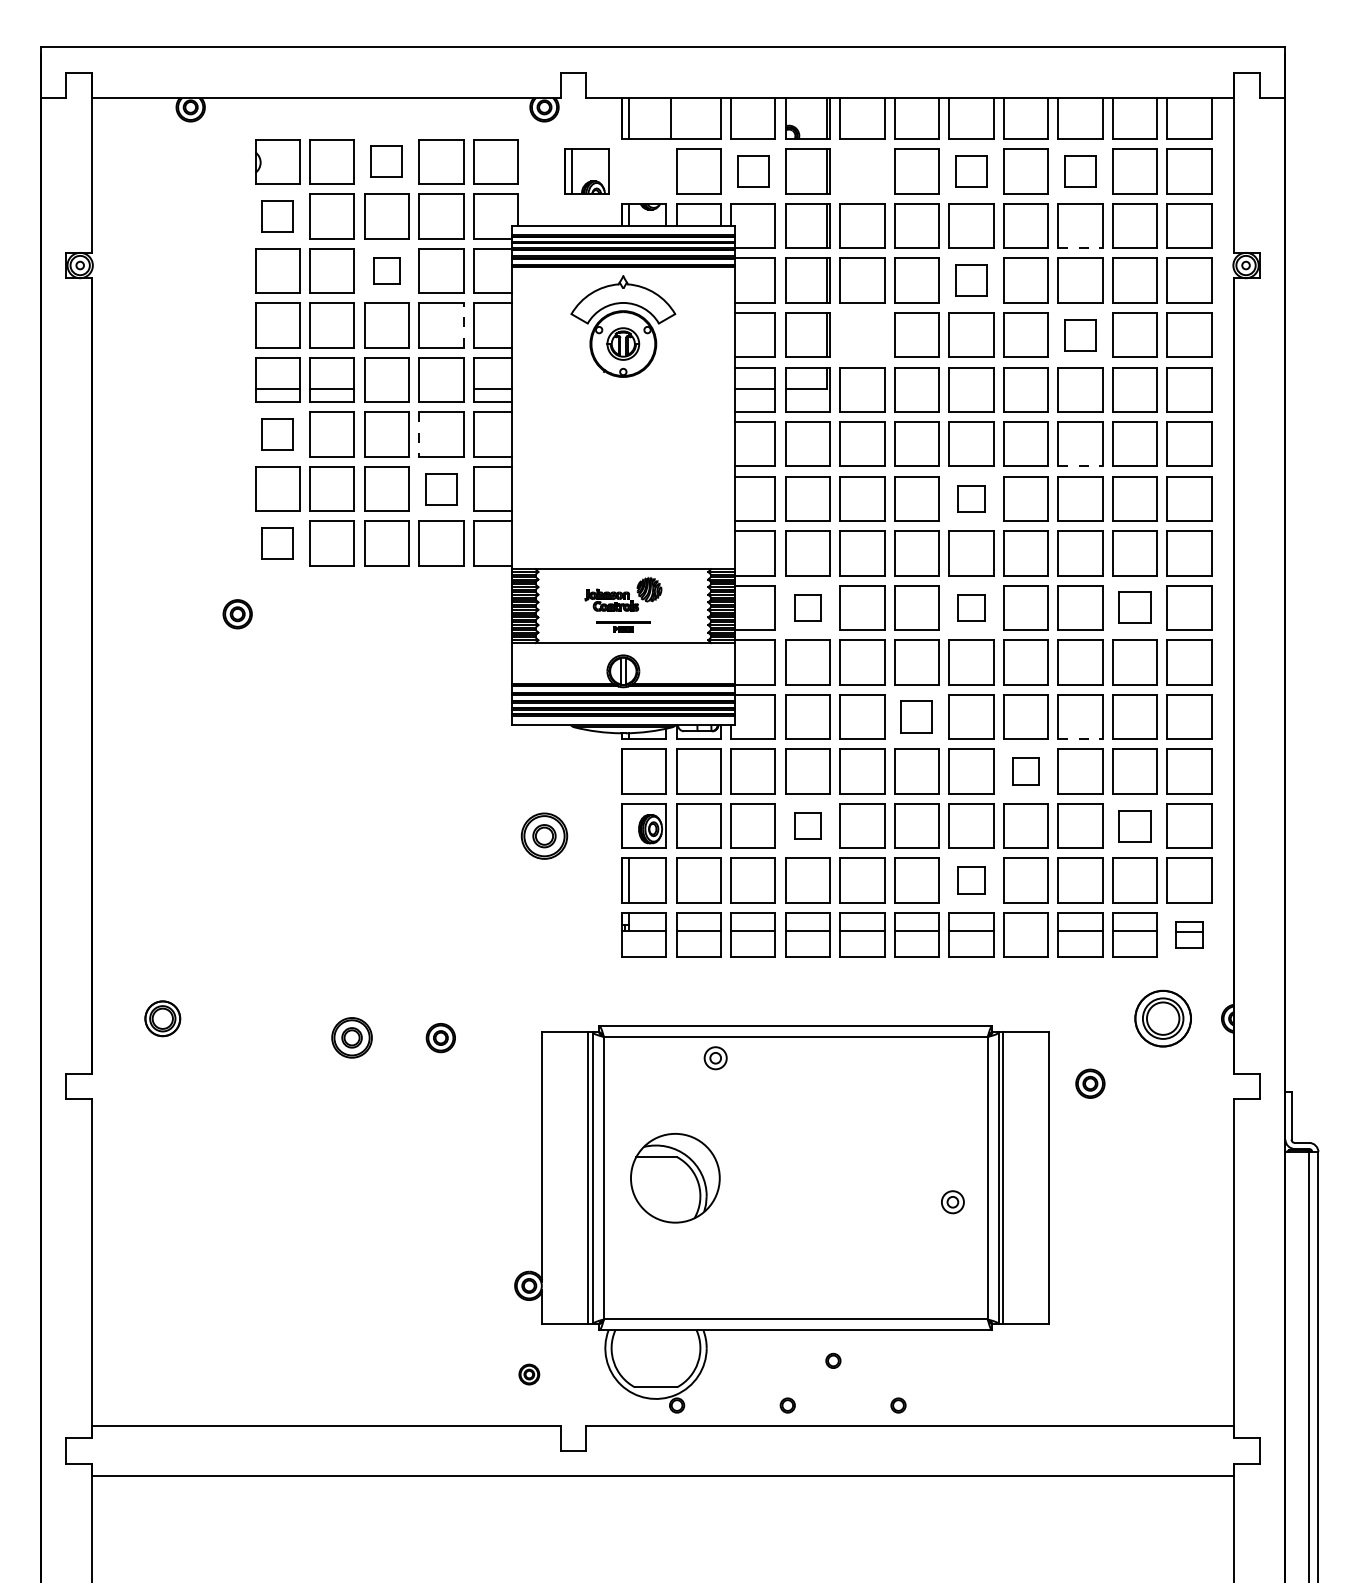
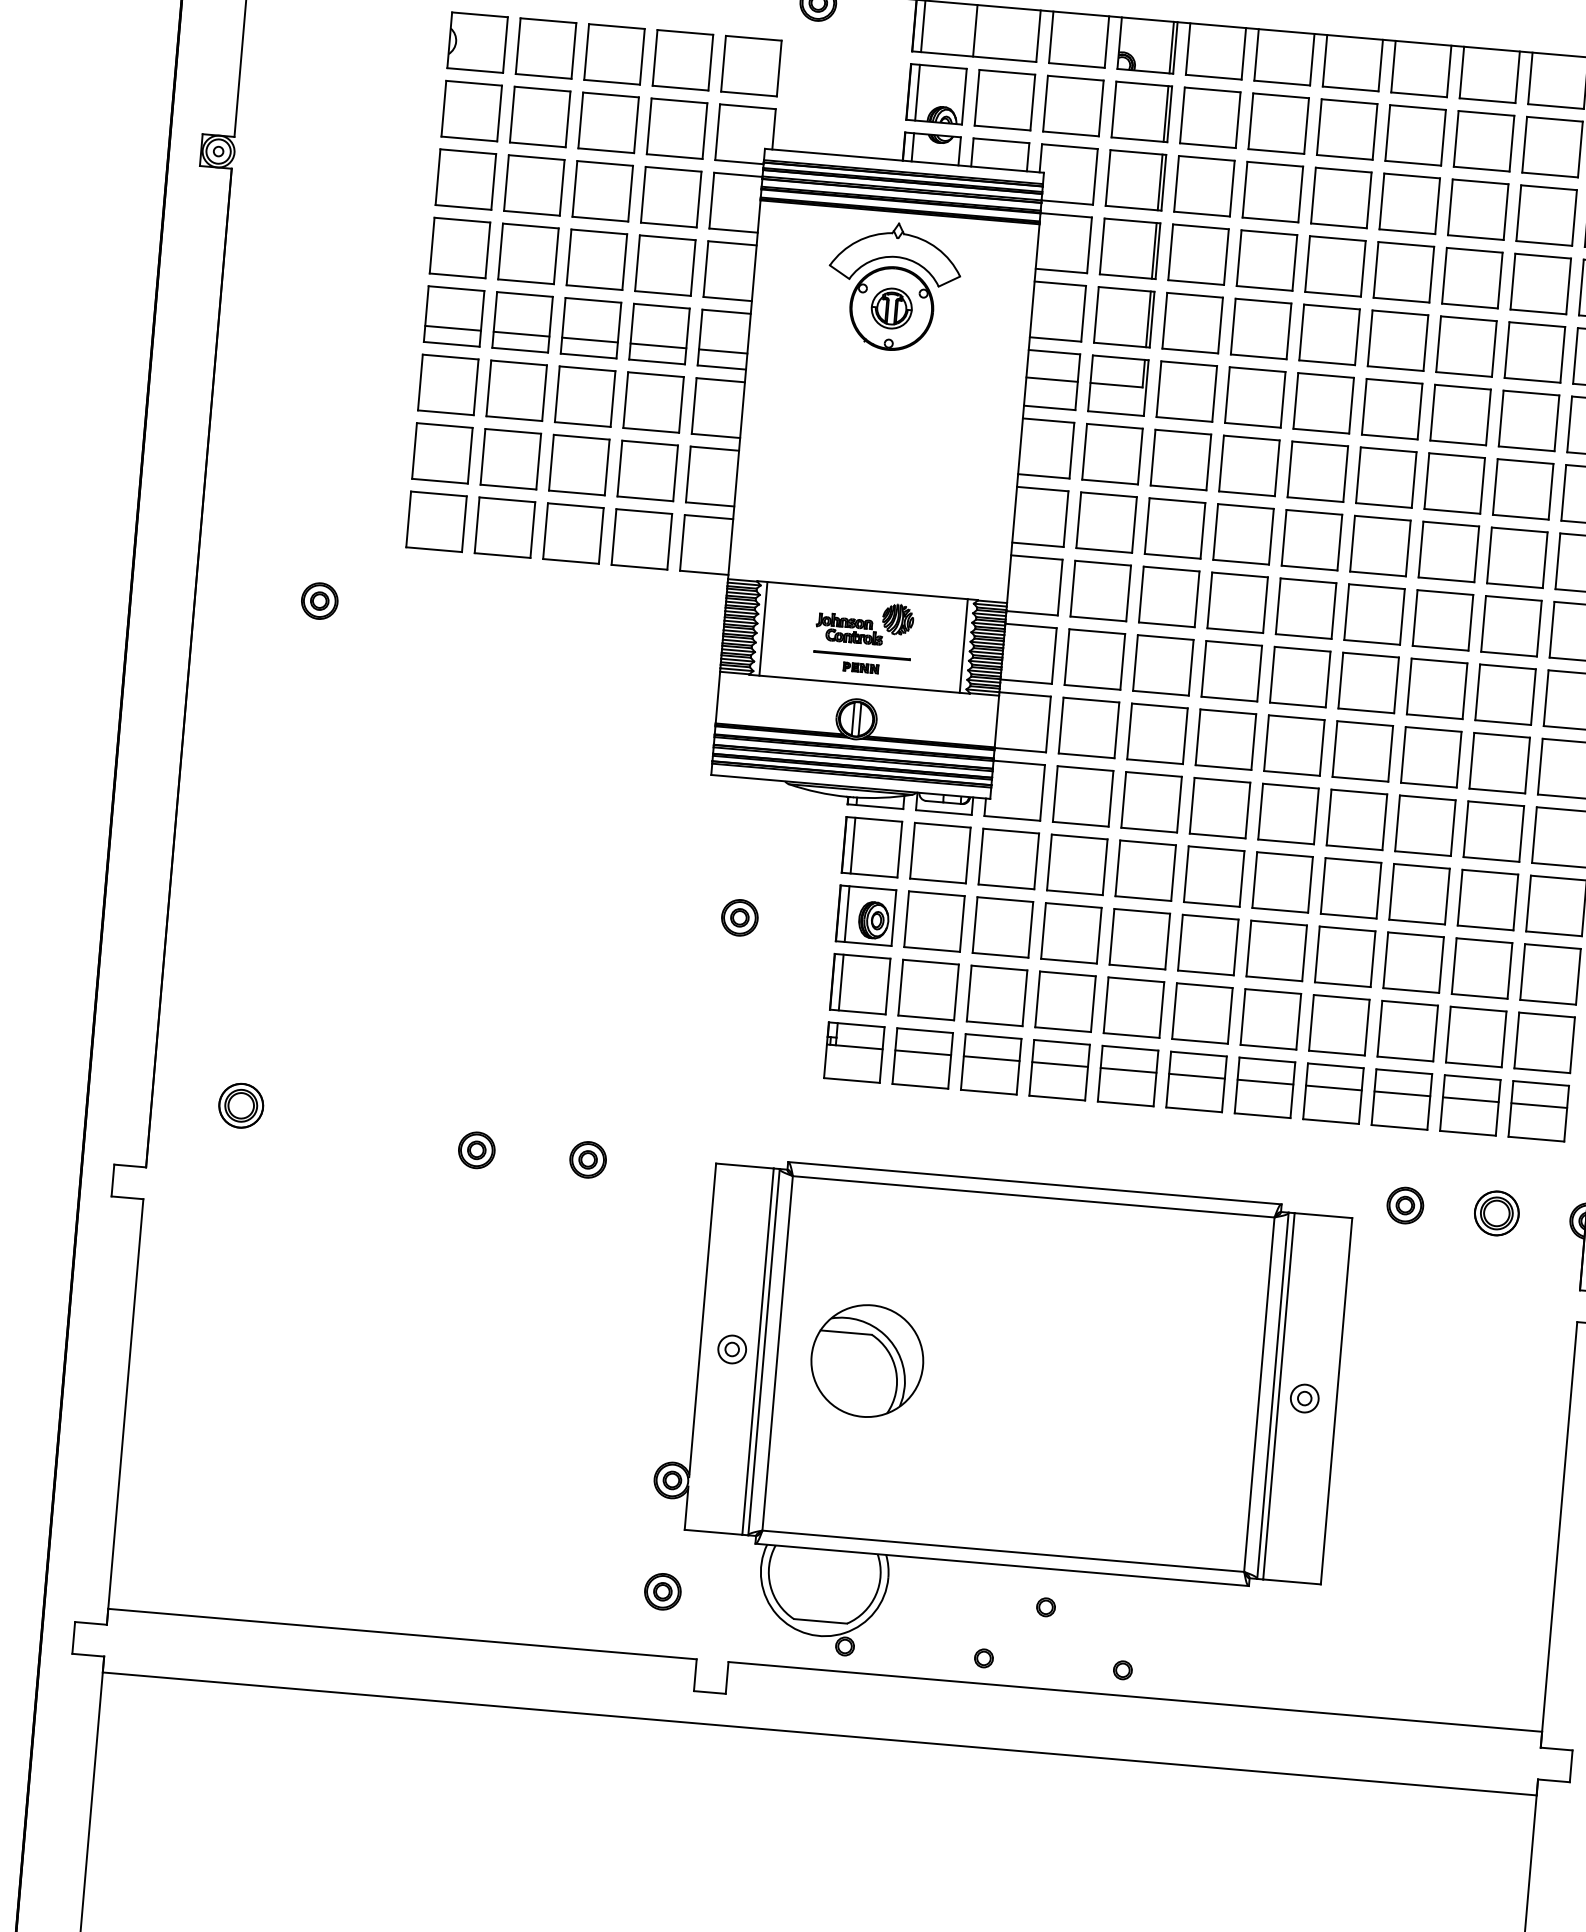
part: (386, 161) -> (614, 53), size x1.43
part: (586, 171) -> (935, 94), moved
part: (752, 171) -> (1072, 105), size x1.43
part: (862, 171) -> (1210, 117), added
part: (971, 171) -> (1347, 129), size x1.43
part: (1080, 171) -> (1484, 141), size x1.43
part: (277, 216) -> (471, 111), size x1.43
line: (1080, 248) -> (1475, 237), dashed -> solid
part: (386, 270) -> (602, 190), size x1.67
part: (971, 280) -> (1335, 266), size x1.43
line: (463, 324) -> (693, 266), dashed -> solid
part: (862, 334) -> (1192, 322), added
part: (1080, 334) -> (1466, 345), size x1.43
line: (386, 389) -> (589, 340), added
line: (441, 389) -> (658, 346), added
part: (277, 434) -> (448, 384), size x1.43
line: (419, 435) -> (626, 401), dashed -> solid
line: (1080, 466) -> (1452, 511), dashed -> solid
part: (441, 488) -> (648, 470), size x1.43
part: (971, 498) -> (1312, 539), size x1.67
part: (277, 543) -> (436, 521), size x1.43
line: (543, 605) -> (763, 628), added
line: (703, 605) -> (964, 645), added
part: (807, 607) -> (1094, 658), size x1.67
part: (971, 607) -> (1300, 676), size x1.67
part: (1134, 607) -> (1504, 694), size x1.43
part: (237, 614) -> (319, 601), moved
part: (622, 626) -> (860, 662), size x1.43
part: (916, 716) -> (1219, 807), size x1.43
line: (1080, 739) -> (1422, 854), dashed -> solid
line: (629, 771) -> (853, 845), added
part: (1025, 771) -> (1350, 888), size x1.67
line: (629, 825) -> (847, 913), added
part: (807, 825) -> (1071, 932), size x1.67
part: (1134, 825) -> (1481, 967), size x1.43
part: (544, 836) -> (739, 918), size x0.62
part: (971, 880) -> (1271, 1019), size x1.67
line: (1025, 930) -> (1333, 1087), added
part: (1189, 934) -> (1538, 1110), size x1.67
part: (1163, 1018) -> (1497, 1213), size x0.62
part: (352, 1038) -> (477, 1150), size x0.71
part: (715, 1058) -> (731, 1349), moved
part: (1090, 1083) -> (1405, 1205), moved
part: (952, 1202) -> (1304, 1398), moved
part: (529, 1374) -> (663, 1591), size x1.43

